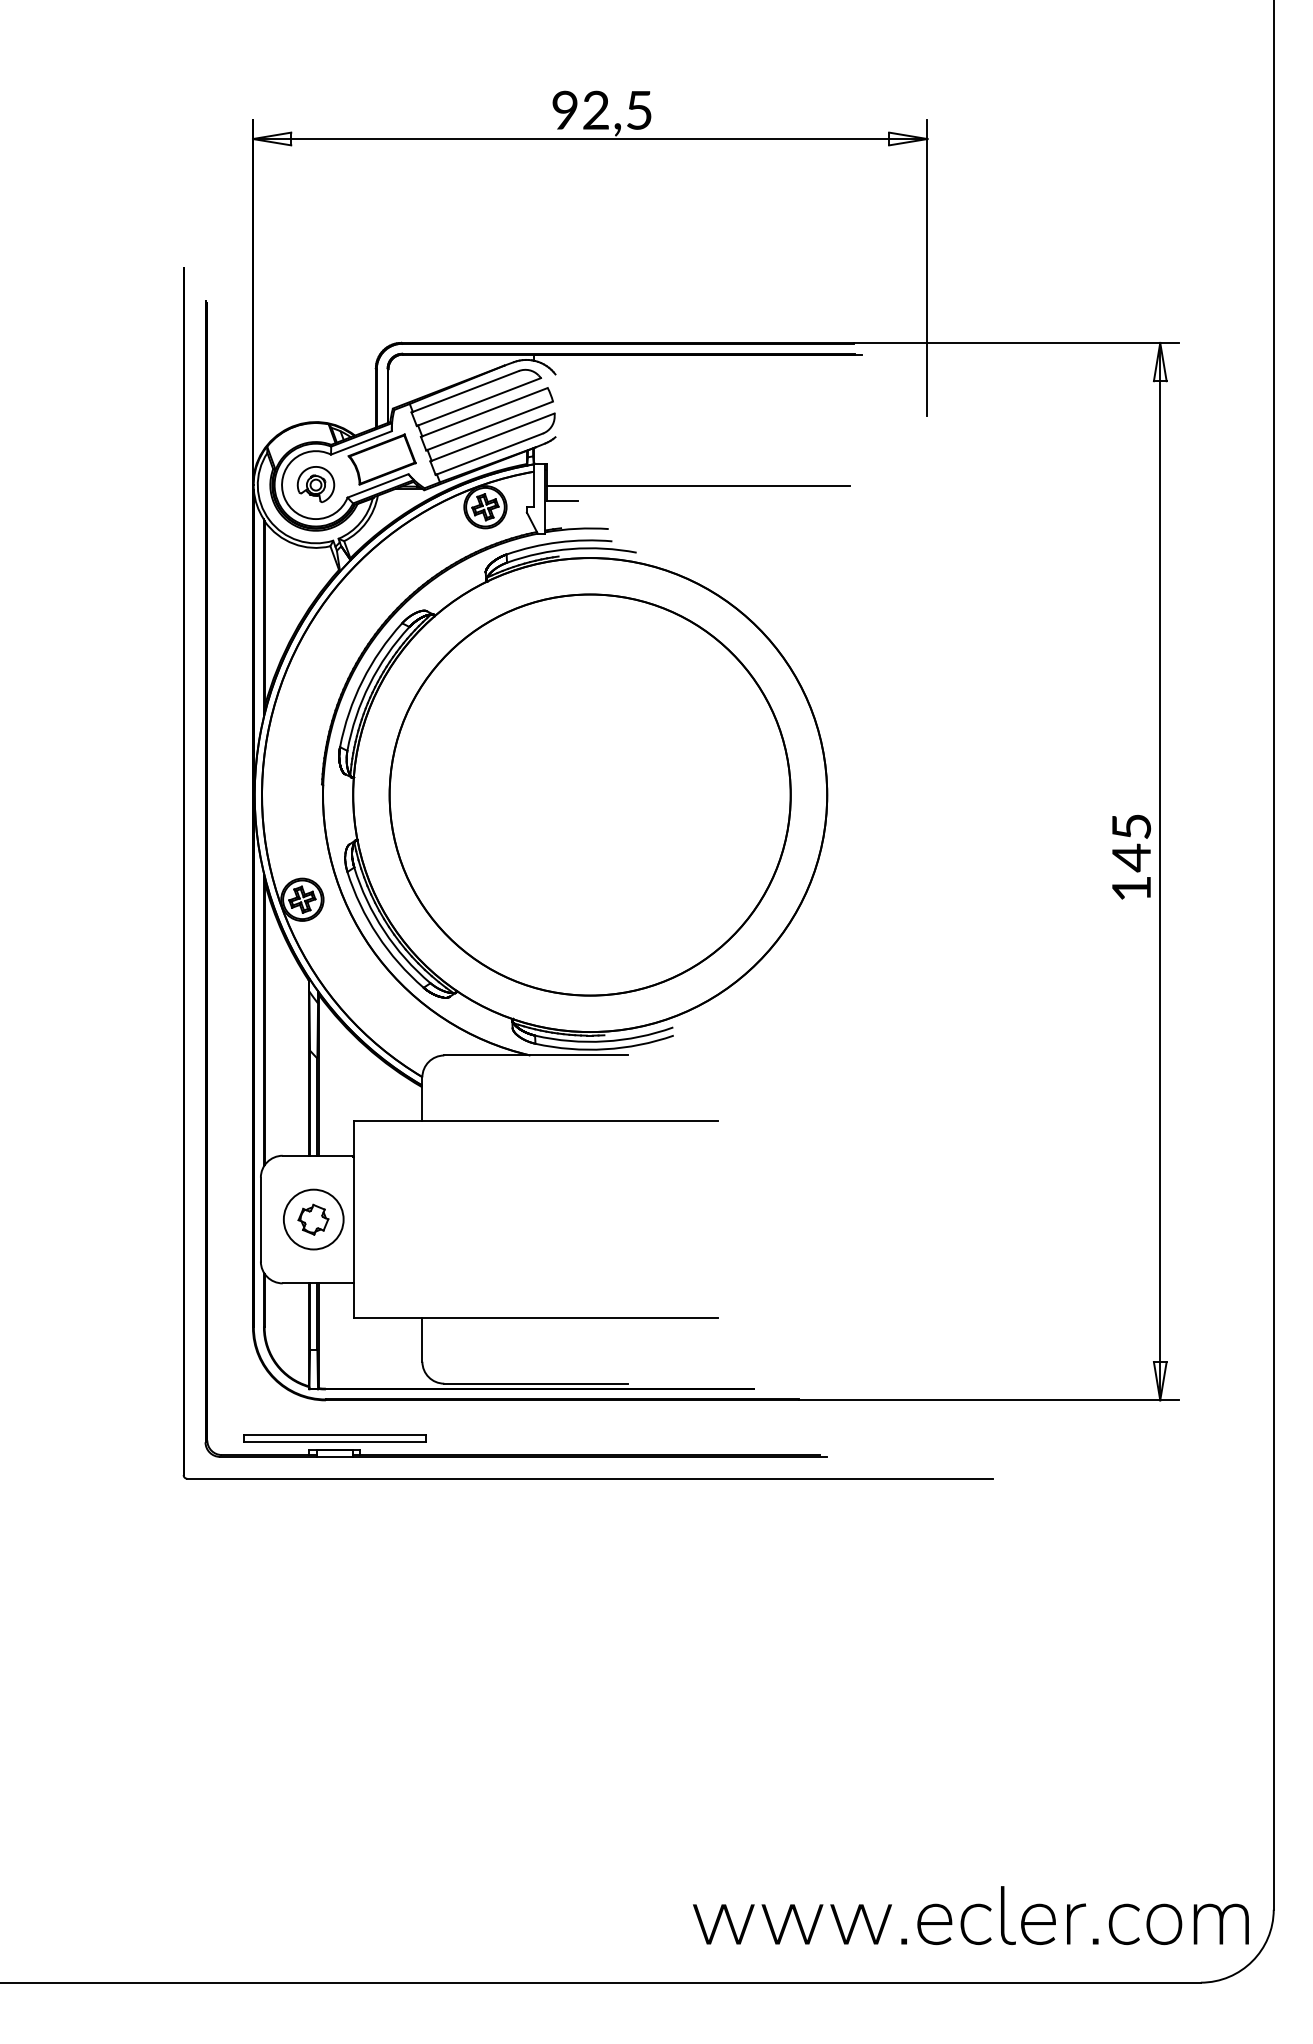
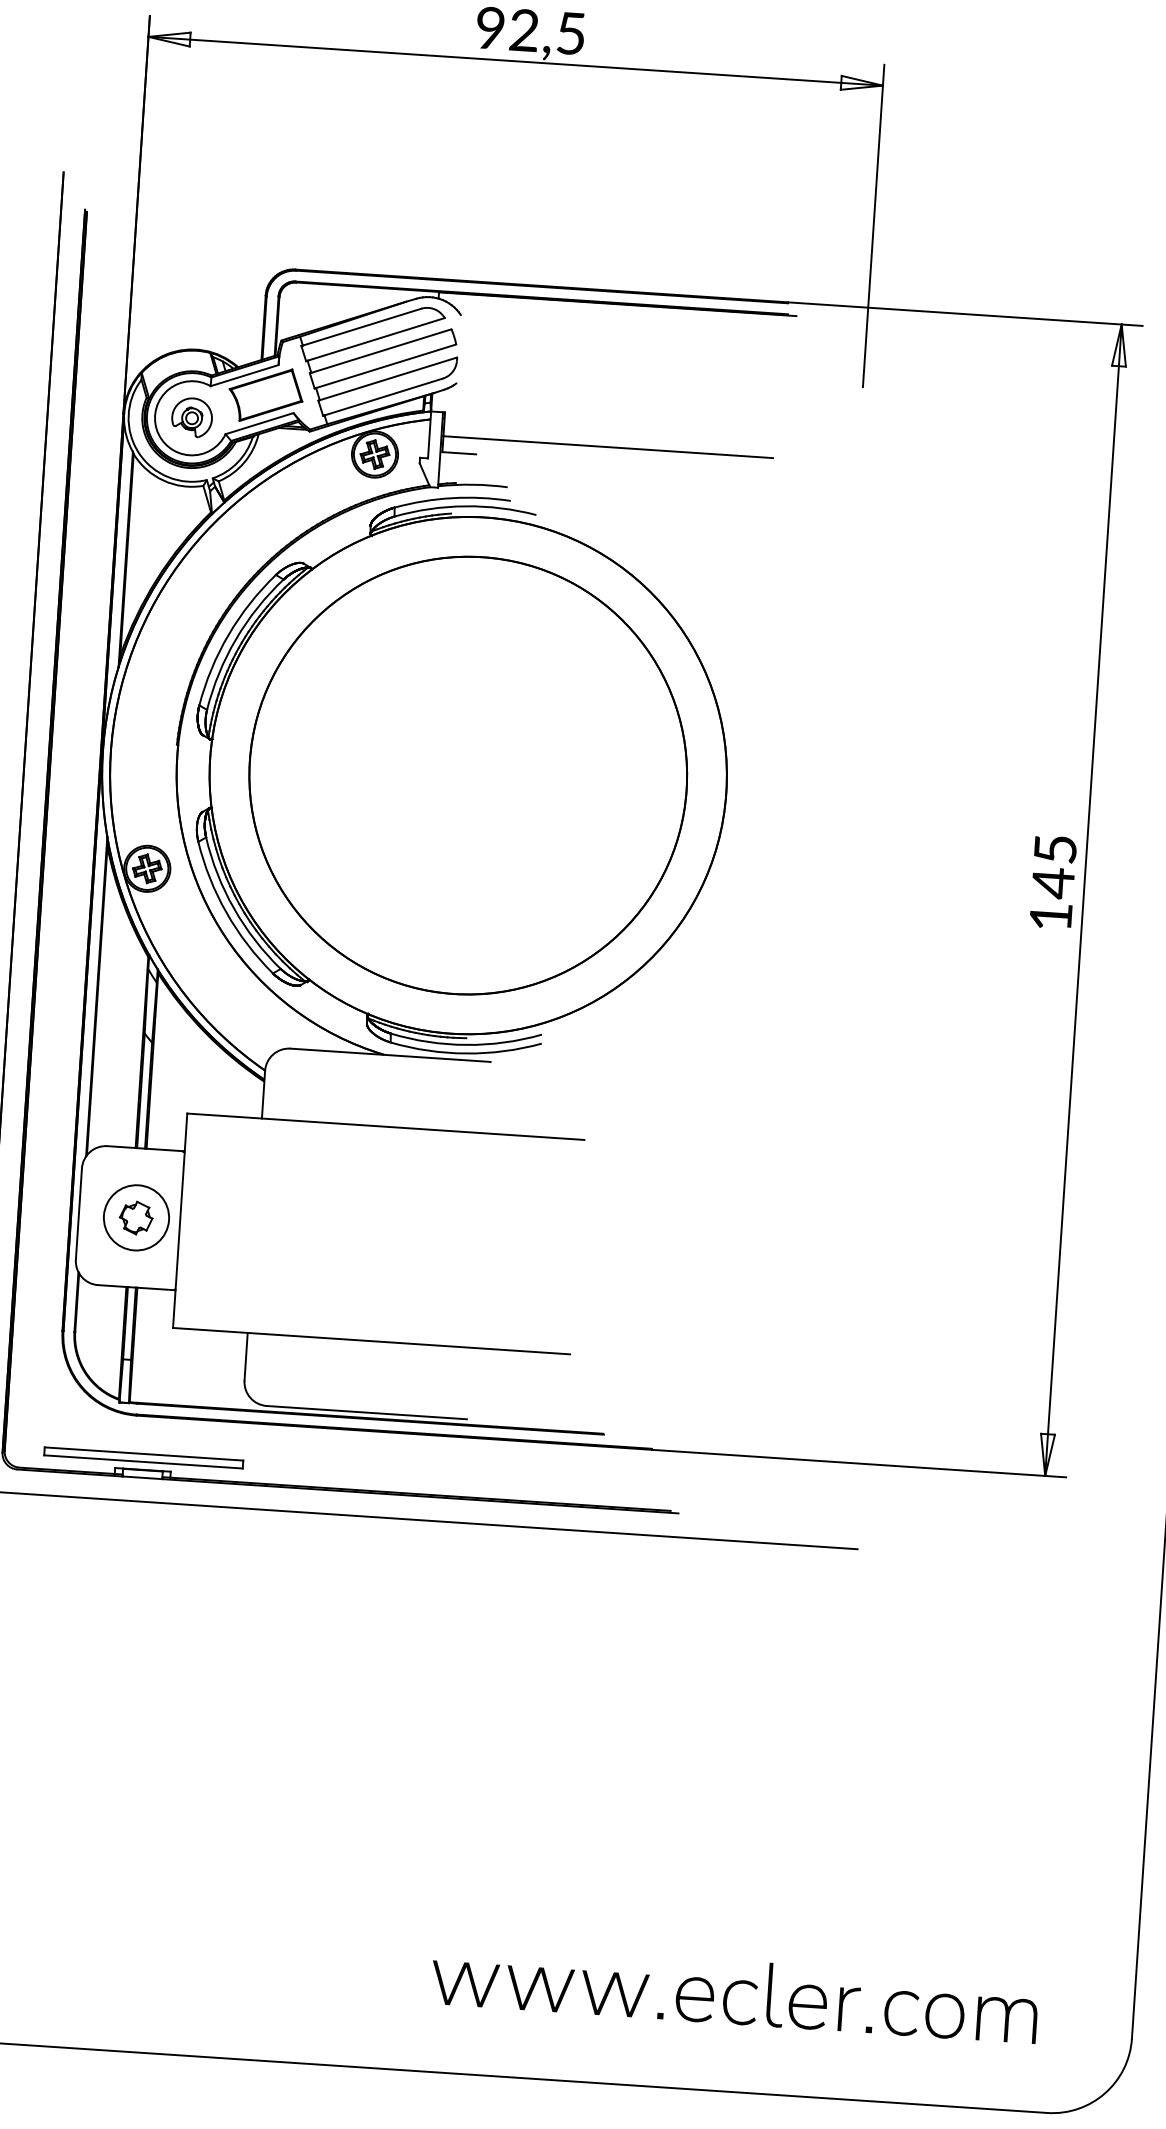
text: (970, 1915) -> (734, 1992), moved

